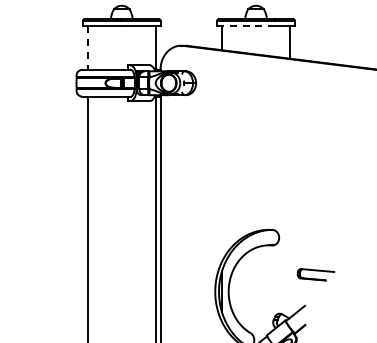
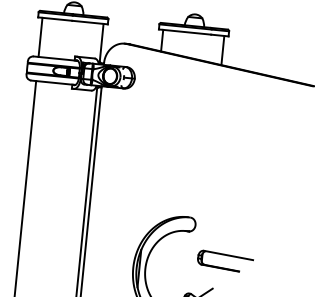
line: (245, 26) -> (184, 32), dashed -> solid
line: (87, 48) -> (40, 37), dashed -> solid
part: (315, 274) -> (224, 261), size x1.67

